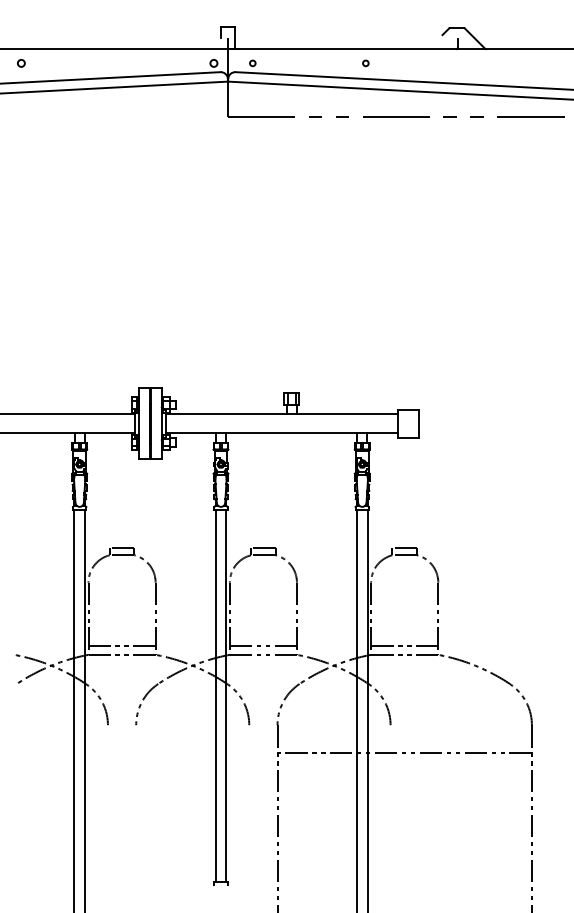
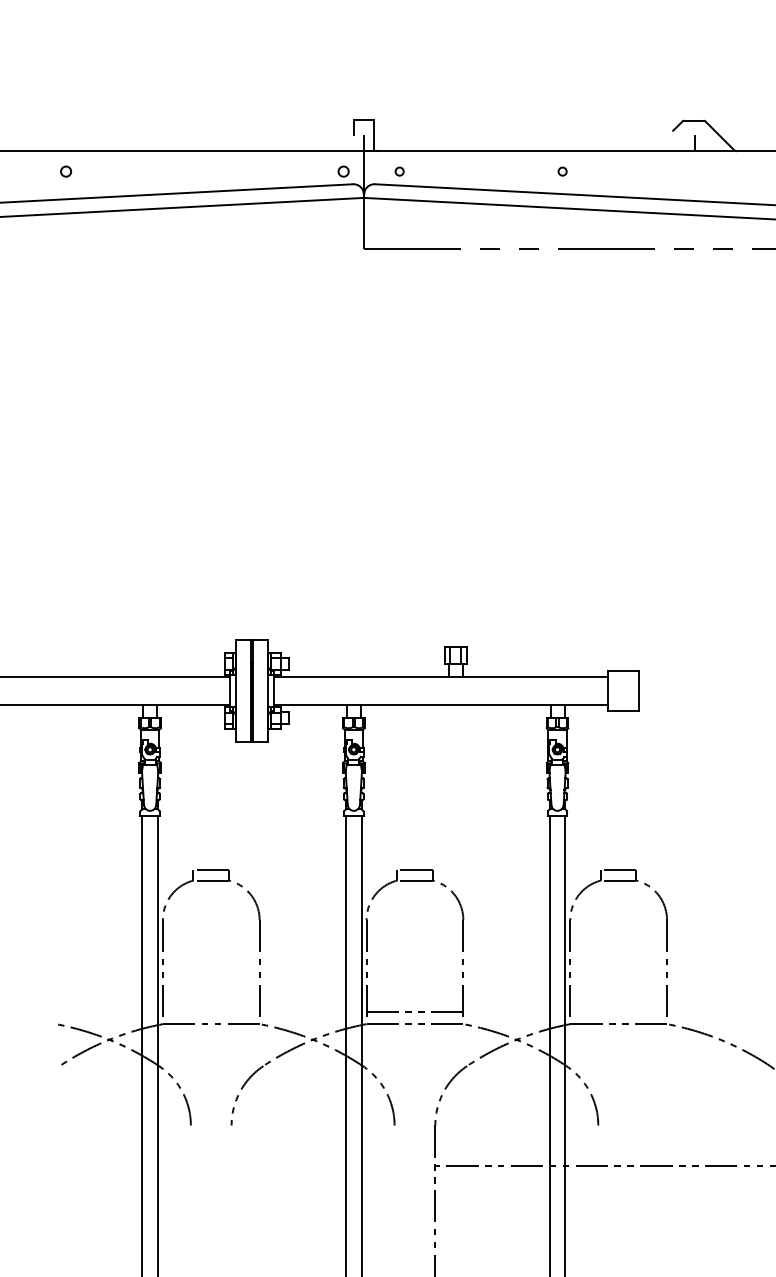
line: (121, 646) -> (210, 1012), removed
line: (404, 646) -> (618, 1012), removed

